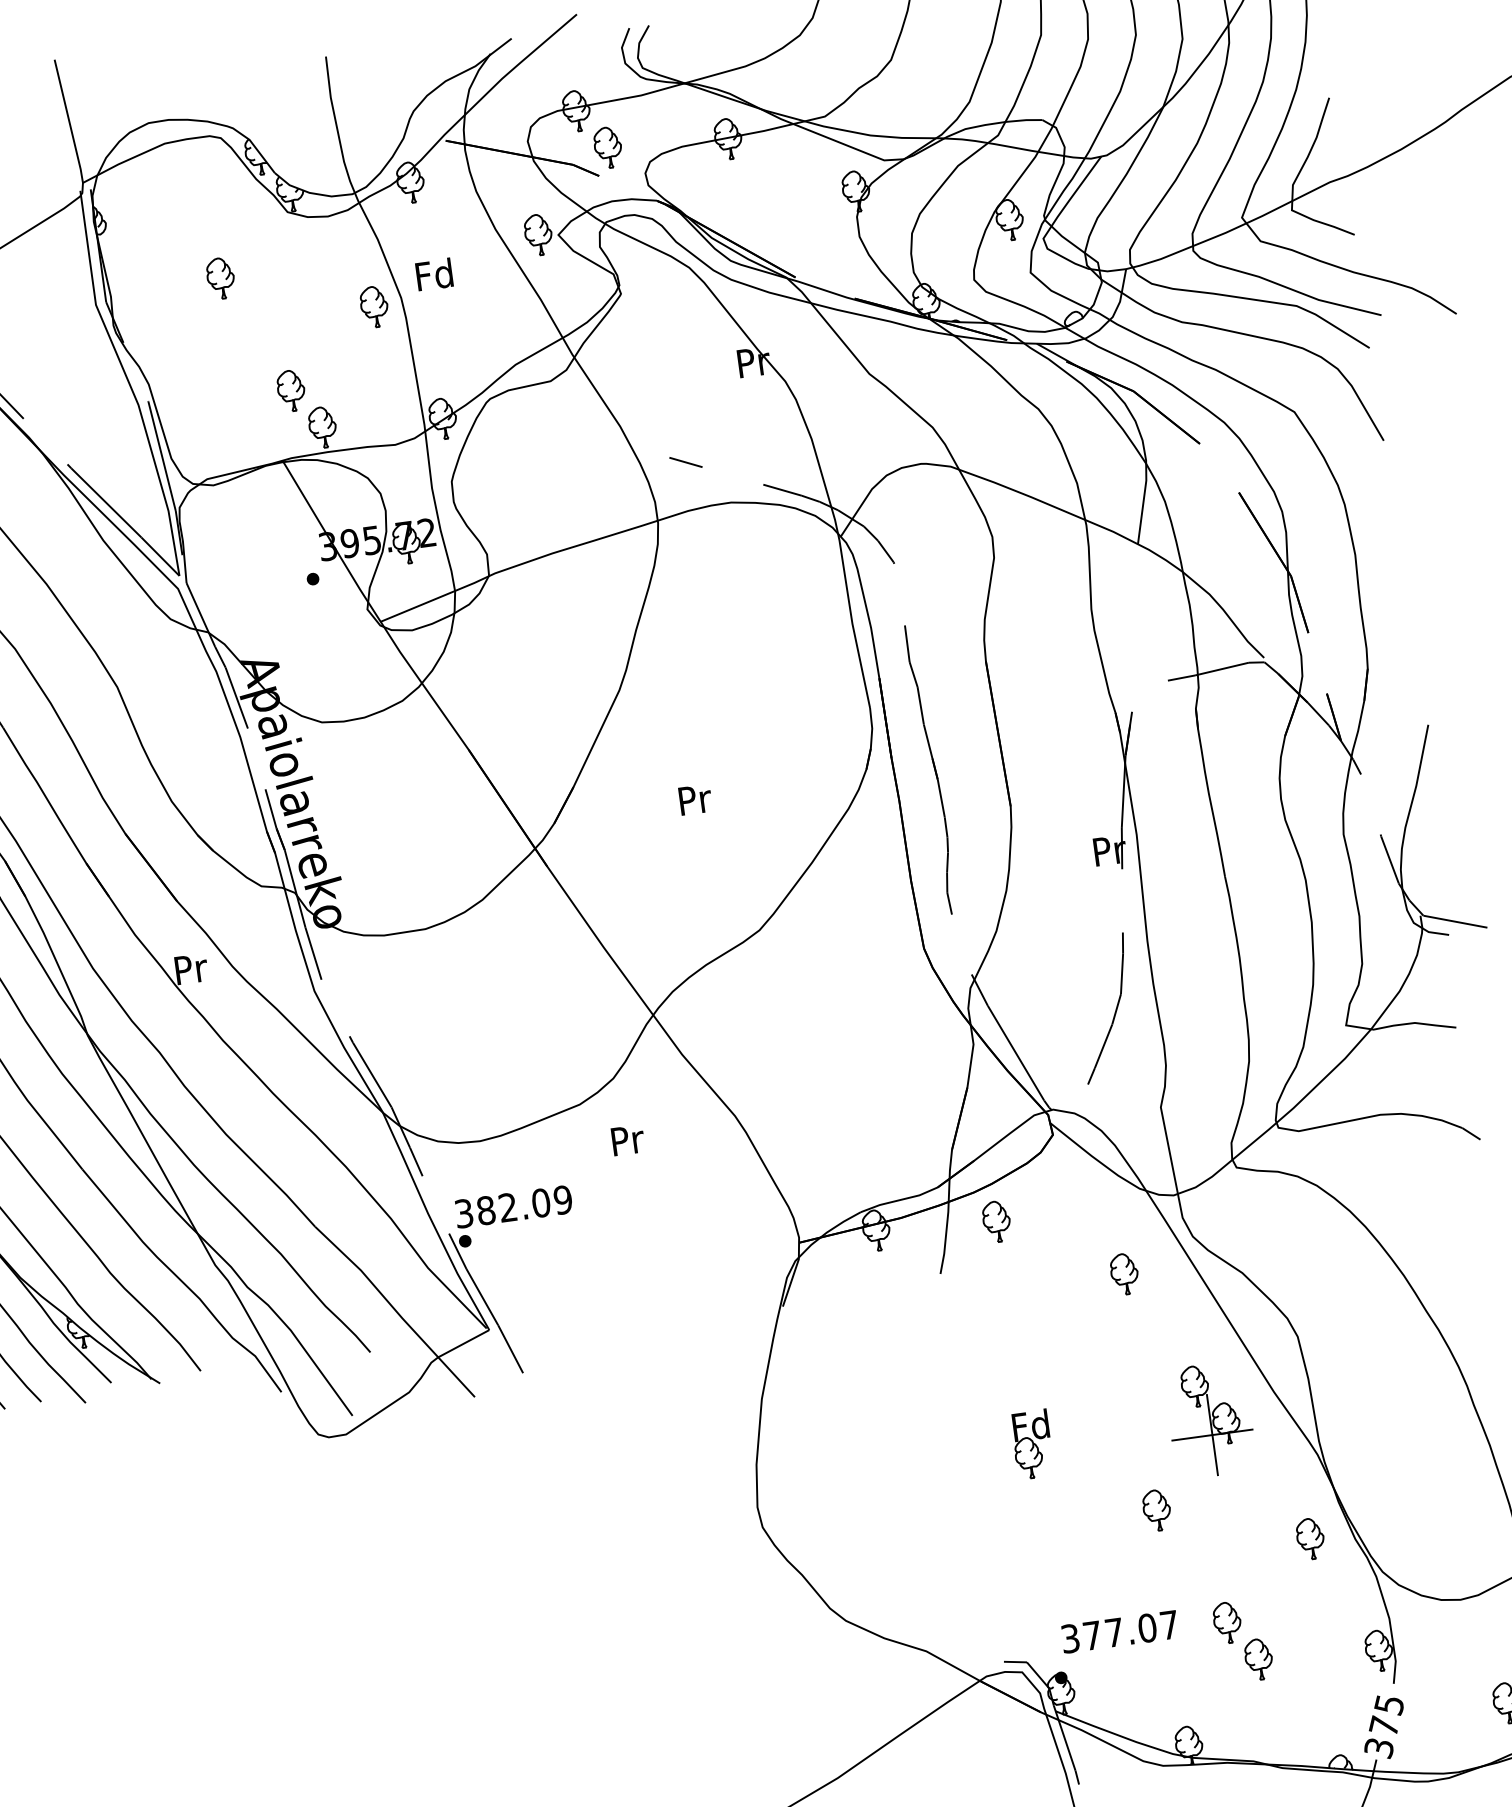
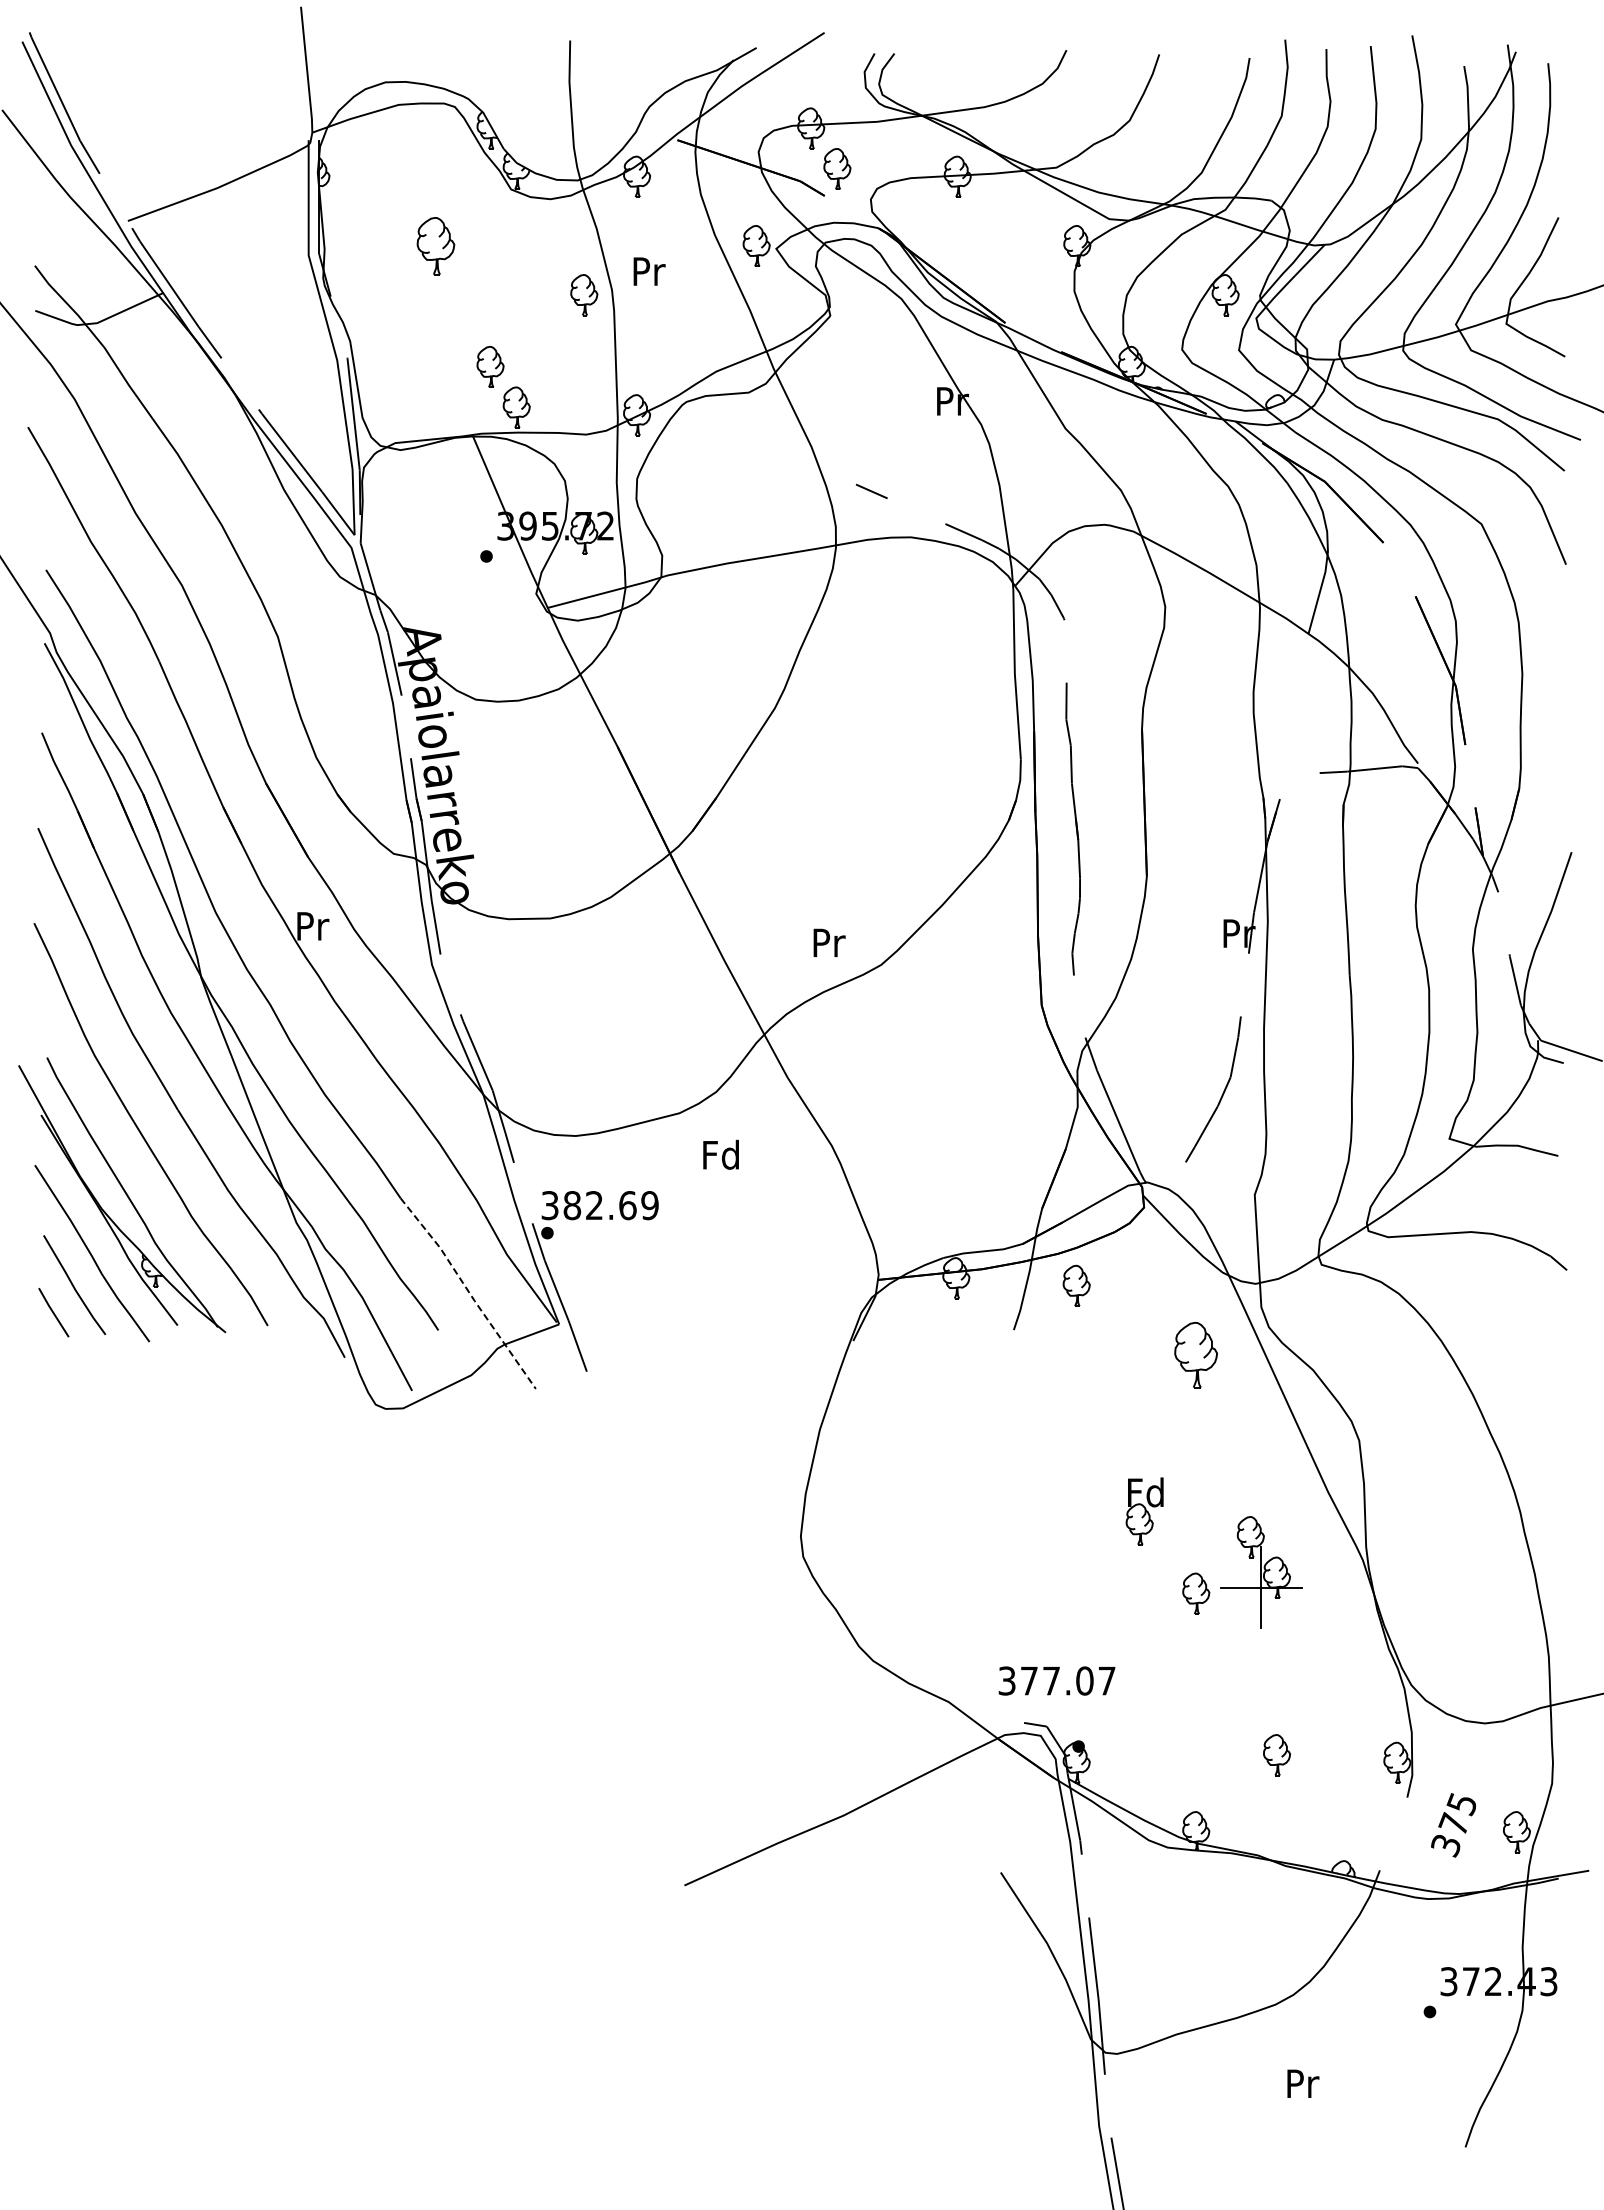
text: (433, 274) -> (647, 271), Fd -> Pr
part: (220, 277) -> (435, 245), size x1.4
text: (695, 799) -> (829, 942), moved
text: (626, 1139) -> (720, 1154), Pr -> Fd
text: (540, 1203) -> (627, 1205), 382.09 -> 382.69
part: (1124, 1274) -> (1196, 1355), size x1.6
line: (396, 1310) -> (469, 1292), solid -> dashed
part: (1210, 1420) -> (1261, 1572), moved
part: (1032, 1444) -> (1144, 1511), moved
part: (1310, 1538) -> (1344, 1642), removed
part: (1227, 1622) -> (1250, 1714), removed
text: (1119, 1631) -> (1056, 1680), moved
text: (1383, 1727) -> (1453, 1825), moved

